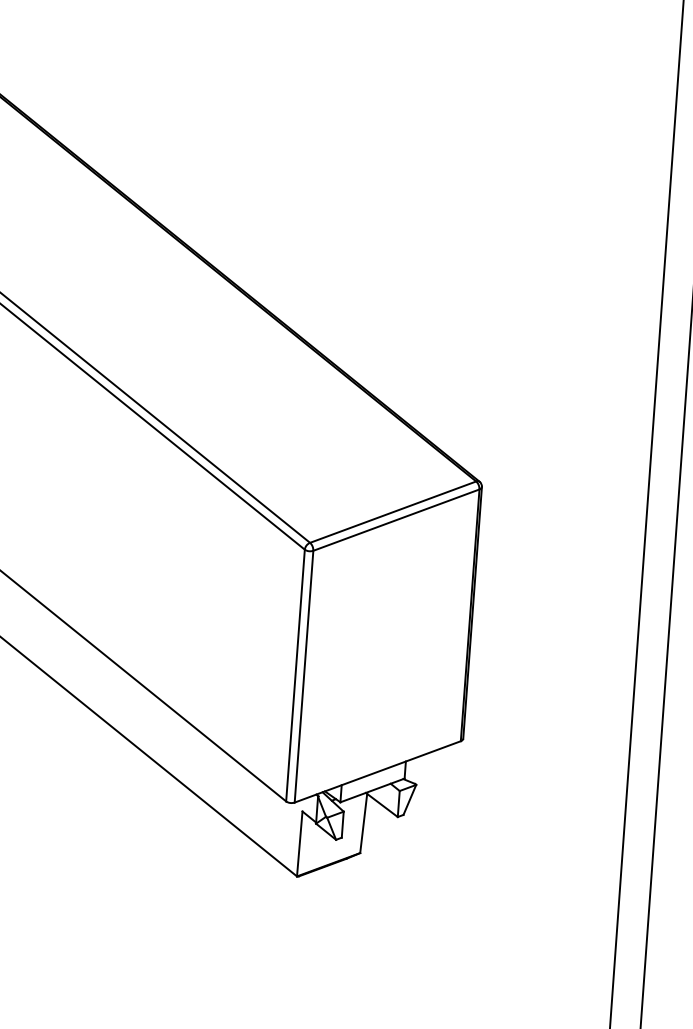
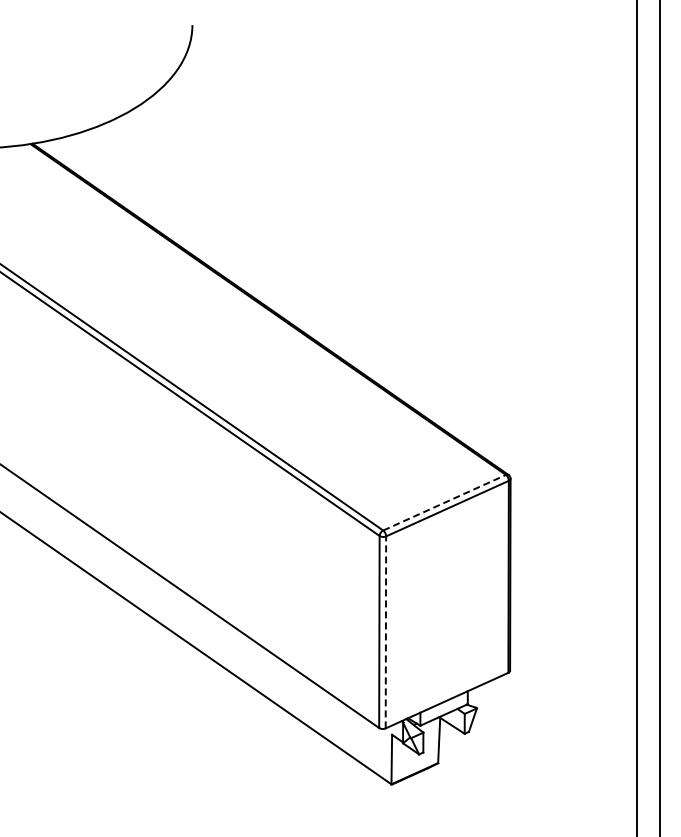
line: (394, 511) -> (445, 502), solid -> dashed
line: (303, 675) -> (385, 631), solid -> dashed

